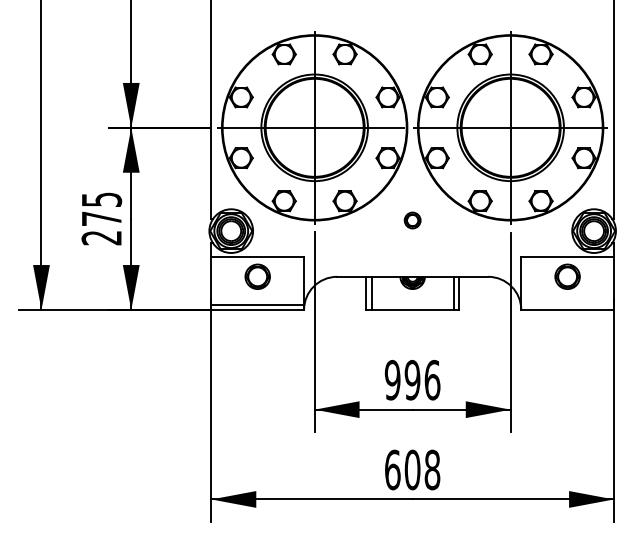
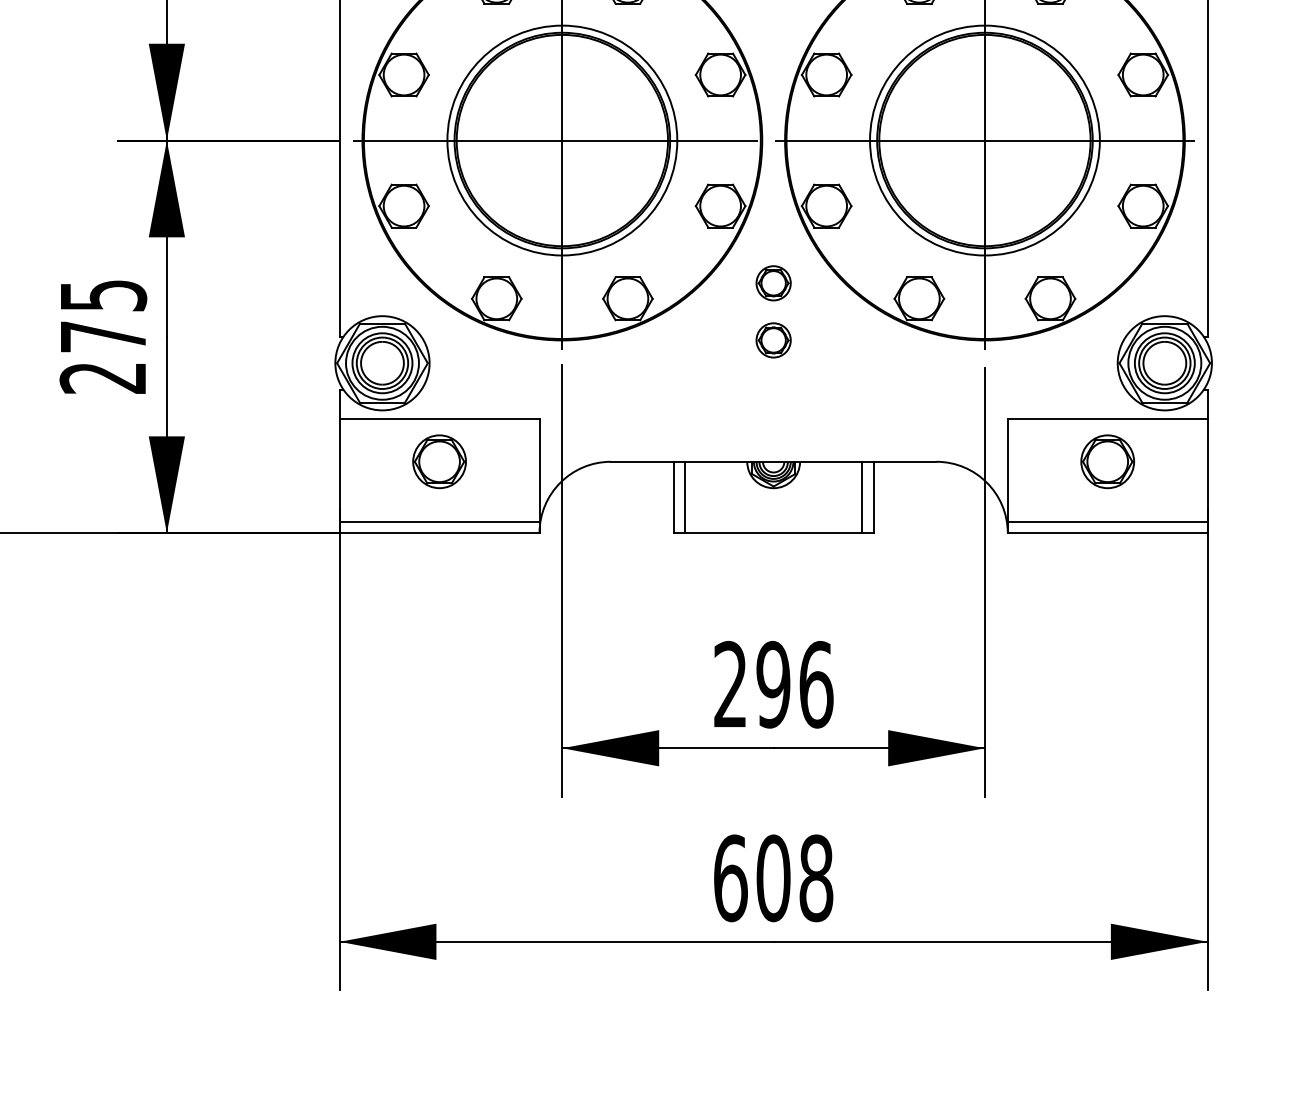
part: (412, 193) -> (773, 282), added
line: (567, 304) -> (1107, 521), added
text: (392, 380) -> (730, 685), 996 -> 296

